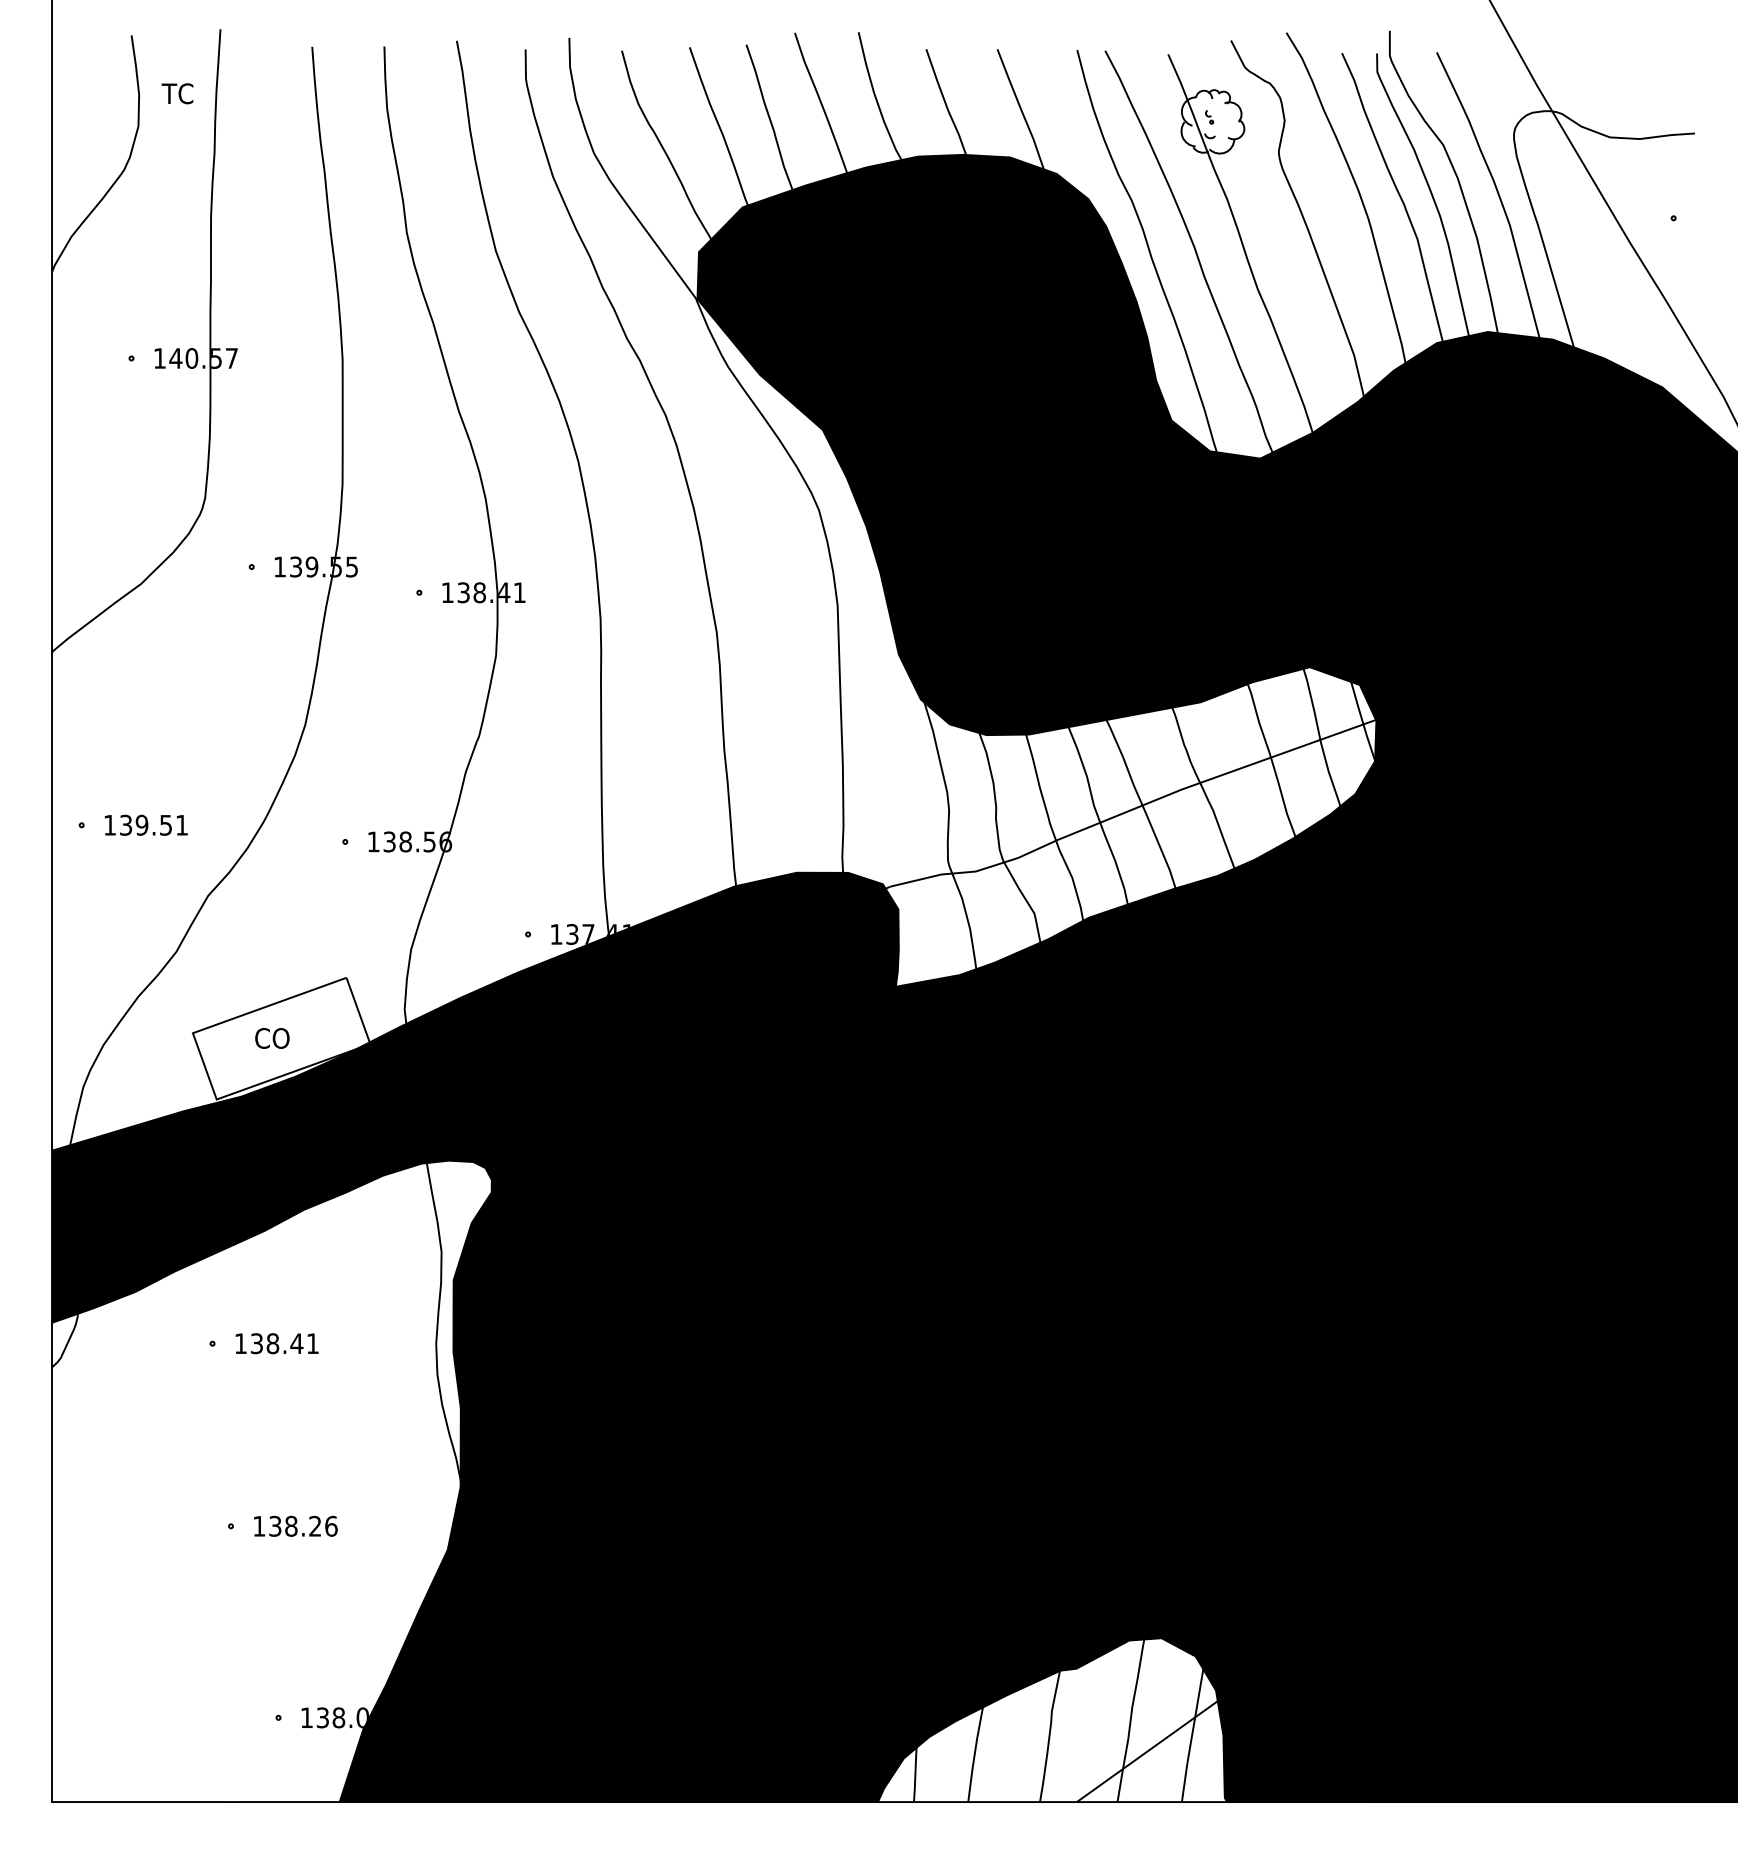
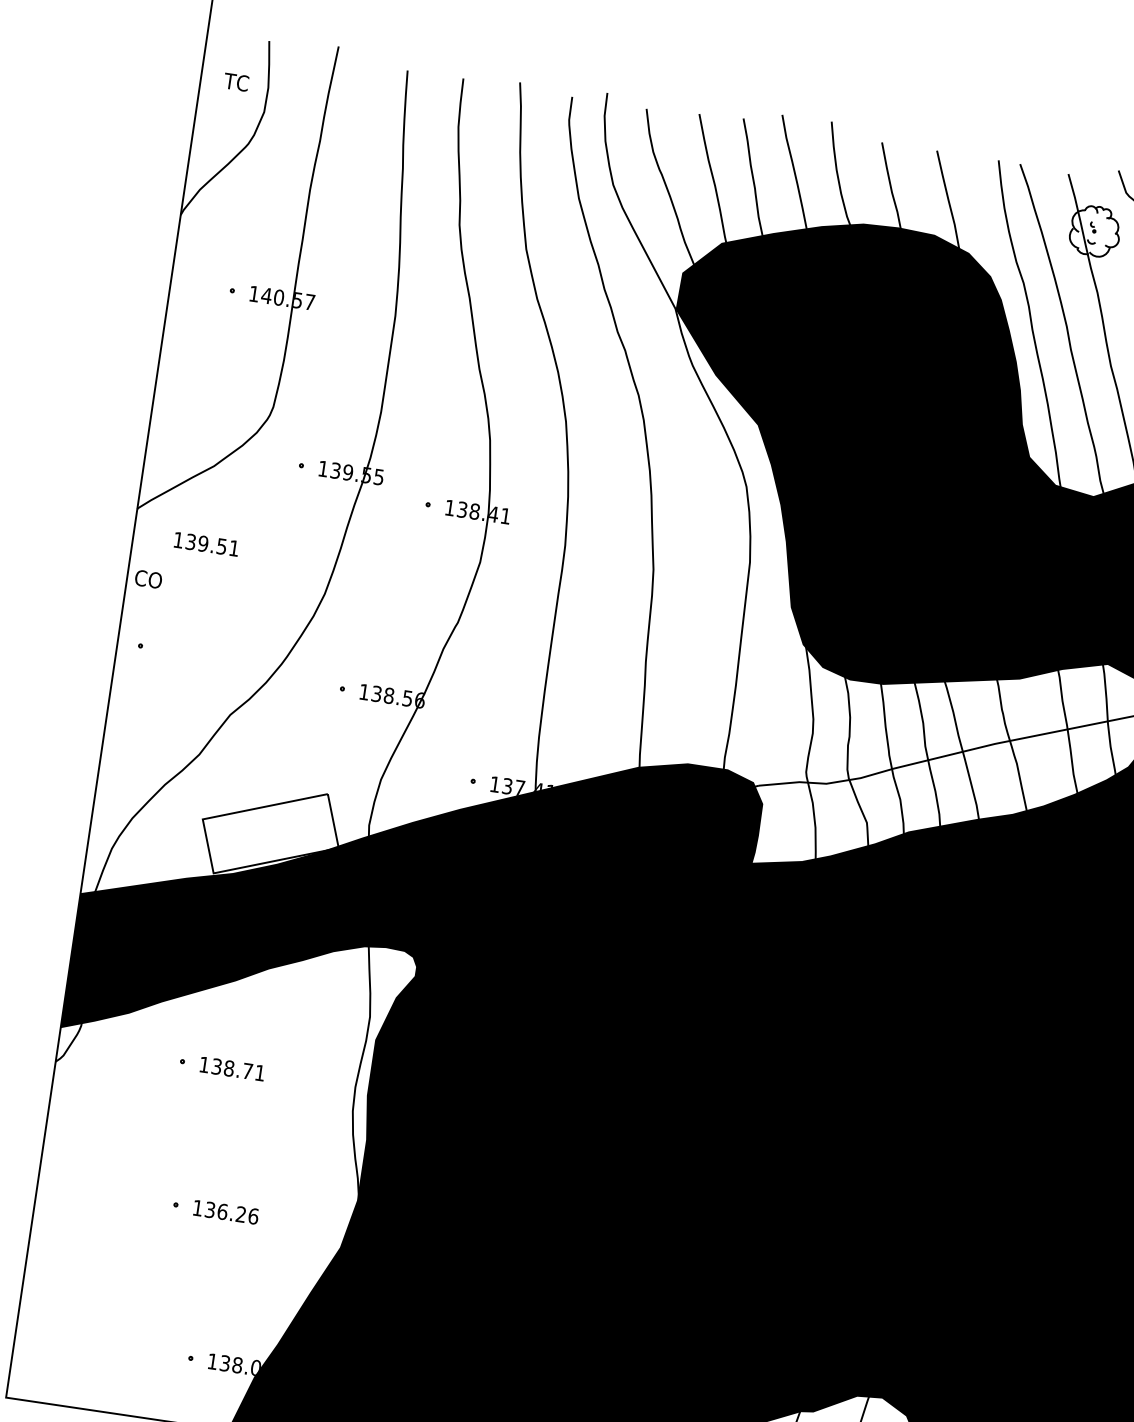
text: (177, 93) -> (236, 82), moved
text: (145, 824) -> (206, 543), moved
text: (272, 1038) -> (148, 579), moved
text: (296, 1343) -> (247, 1071), 138.41 -> 138.71
text: (291, 1525) -> (222, 1211), 138.26 -> 136.26

